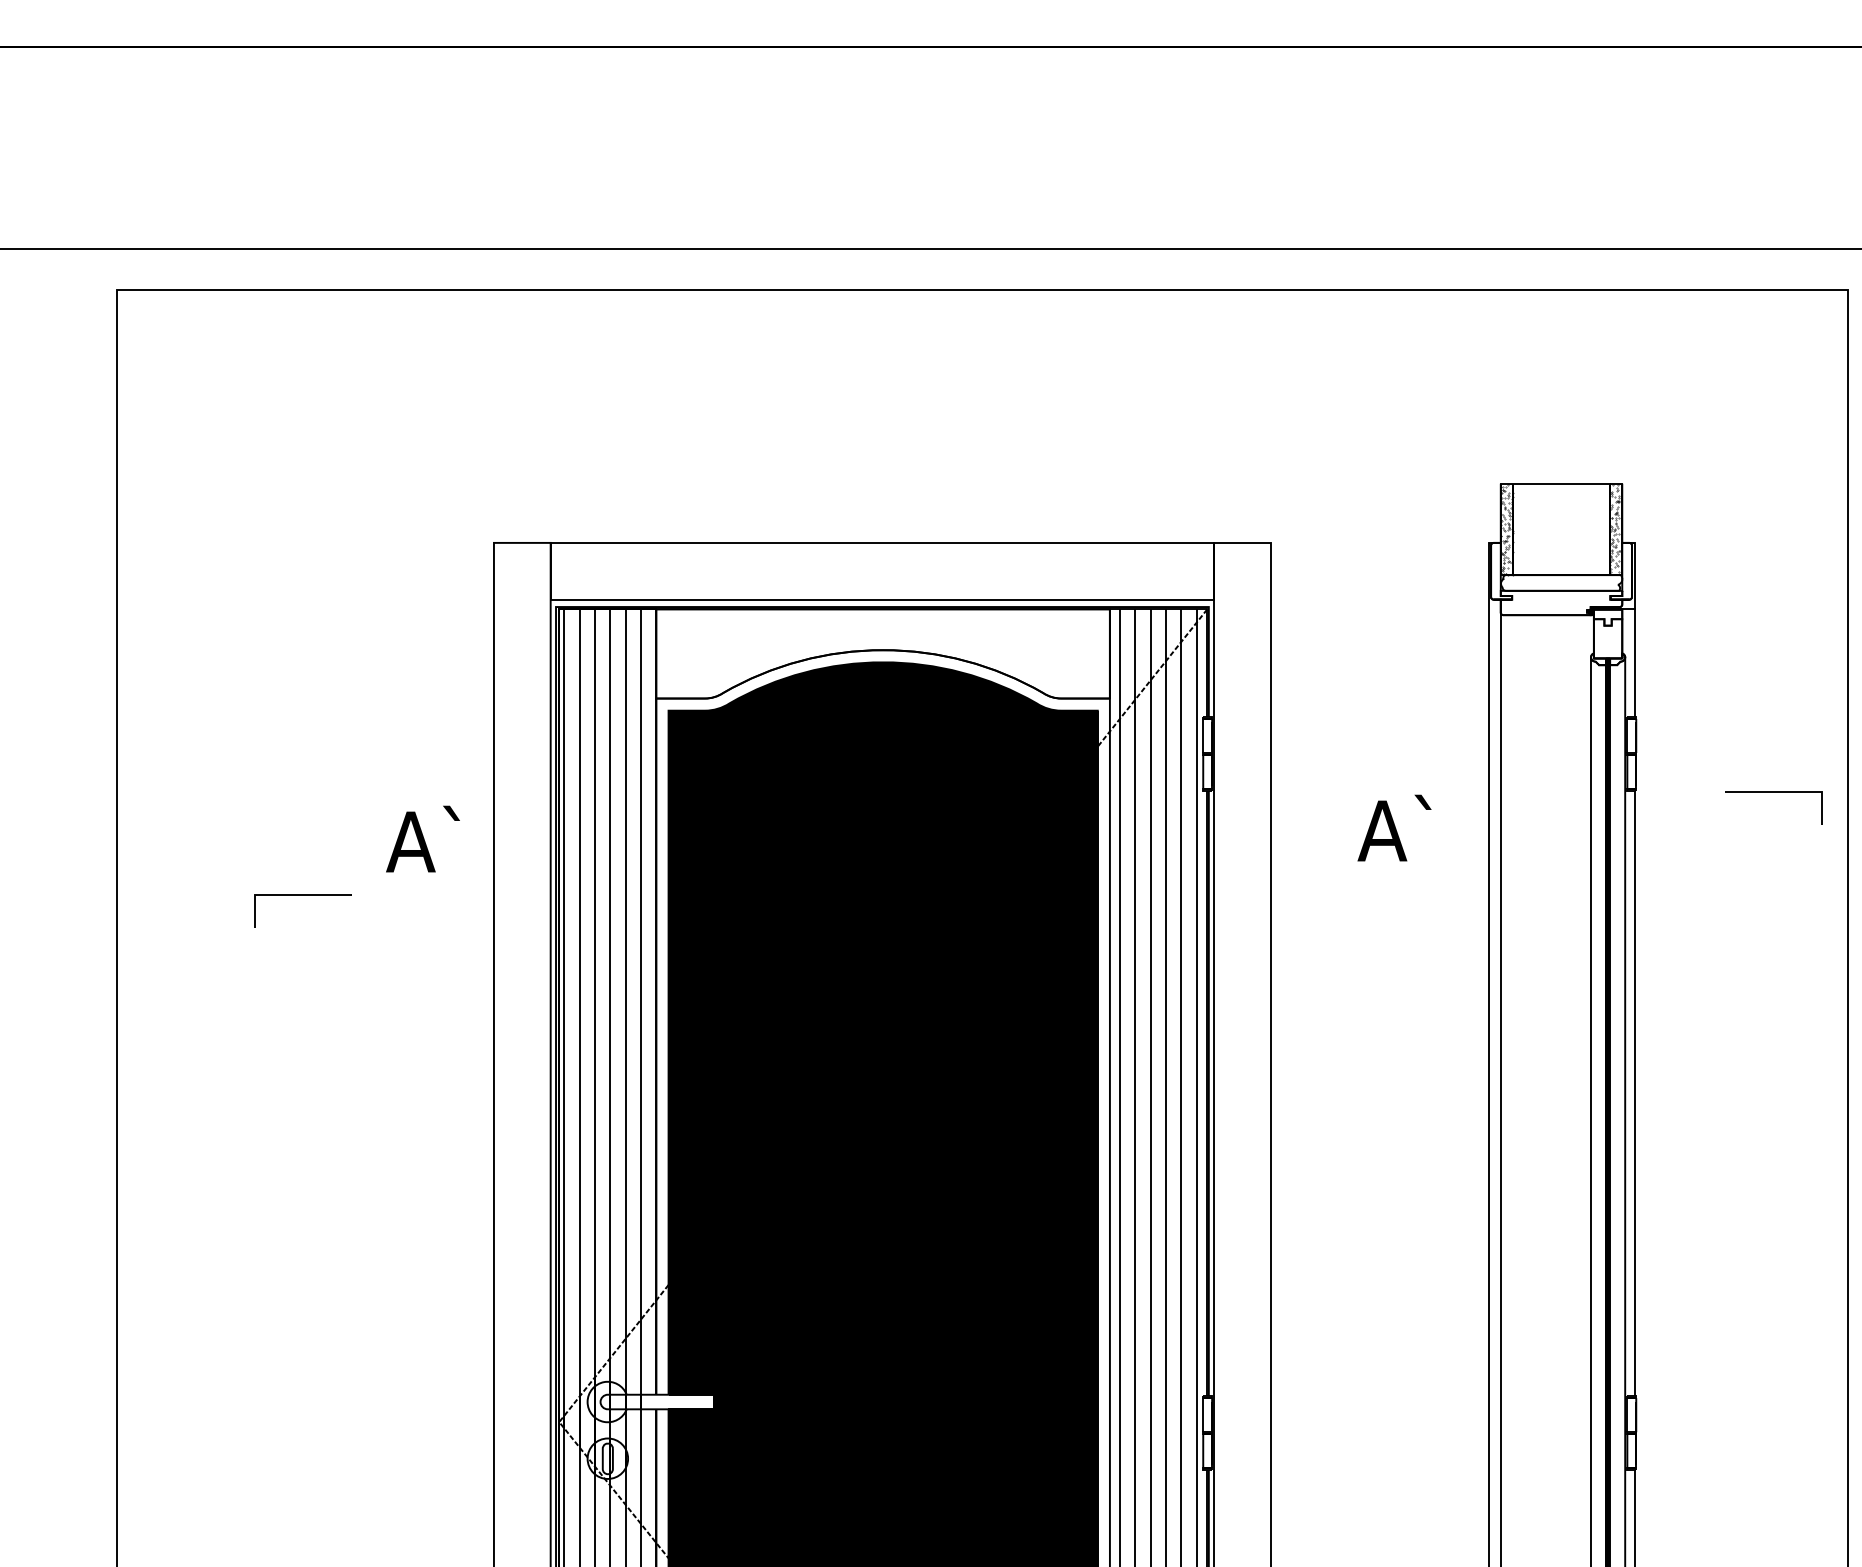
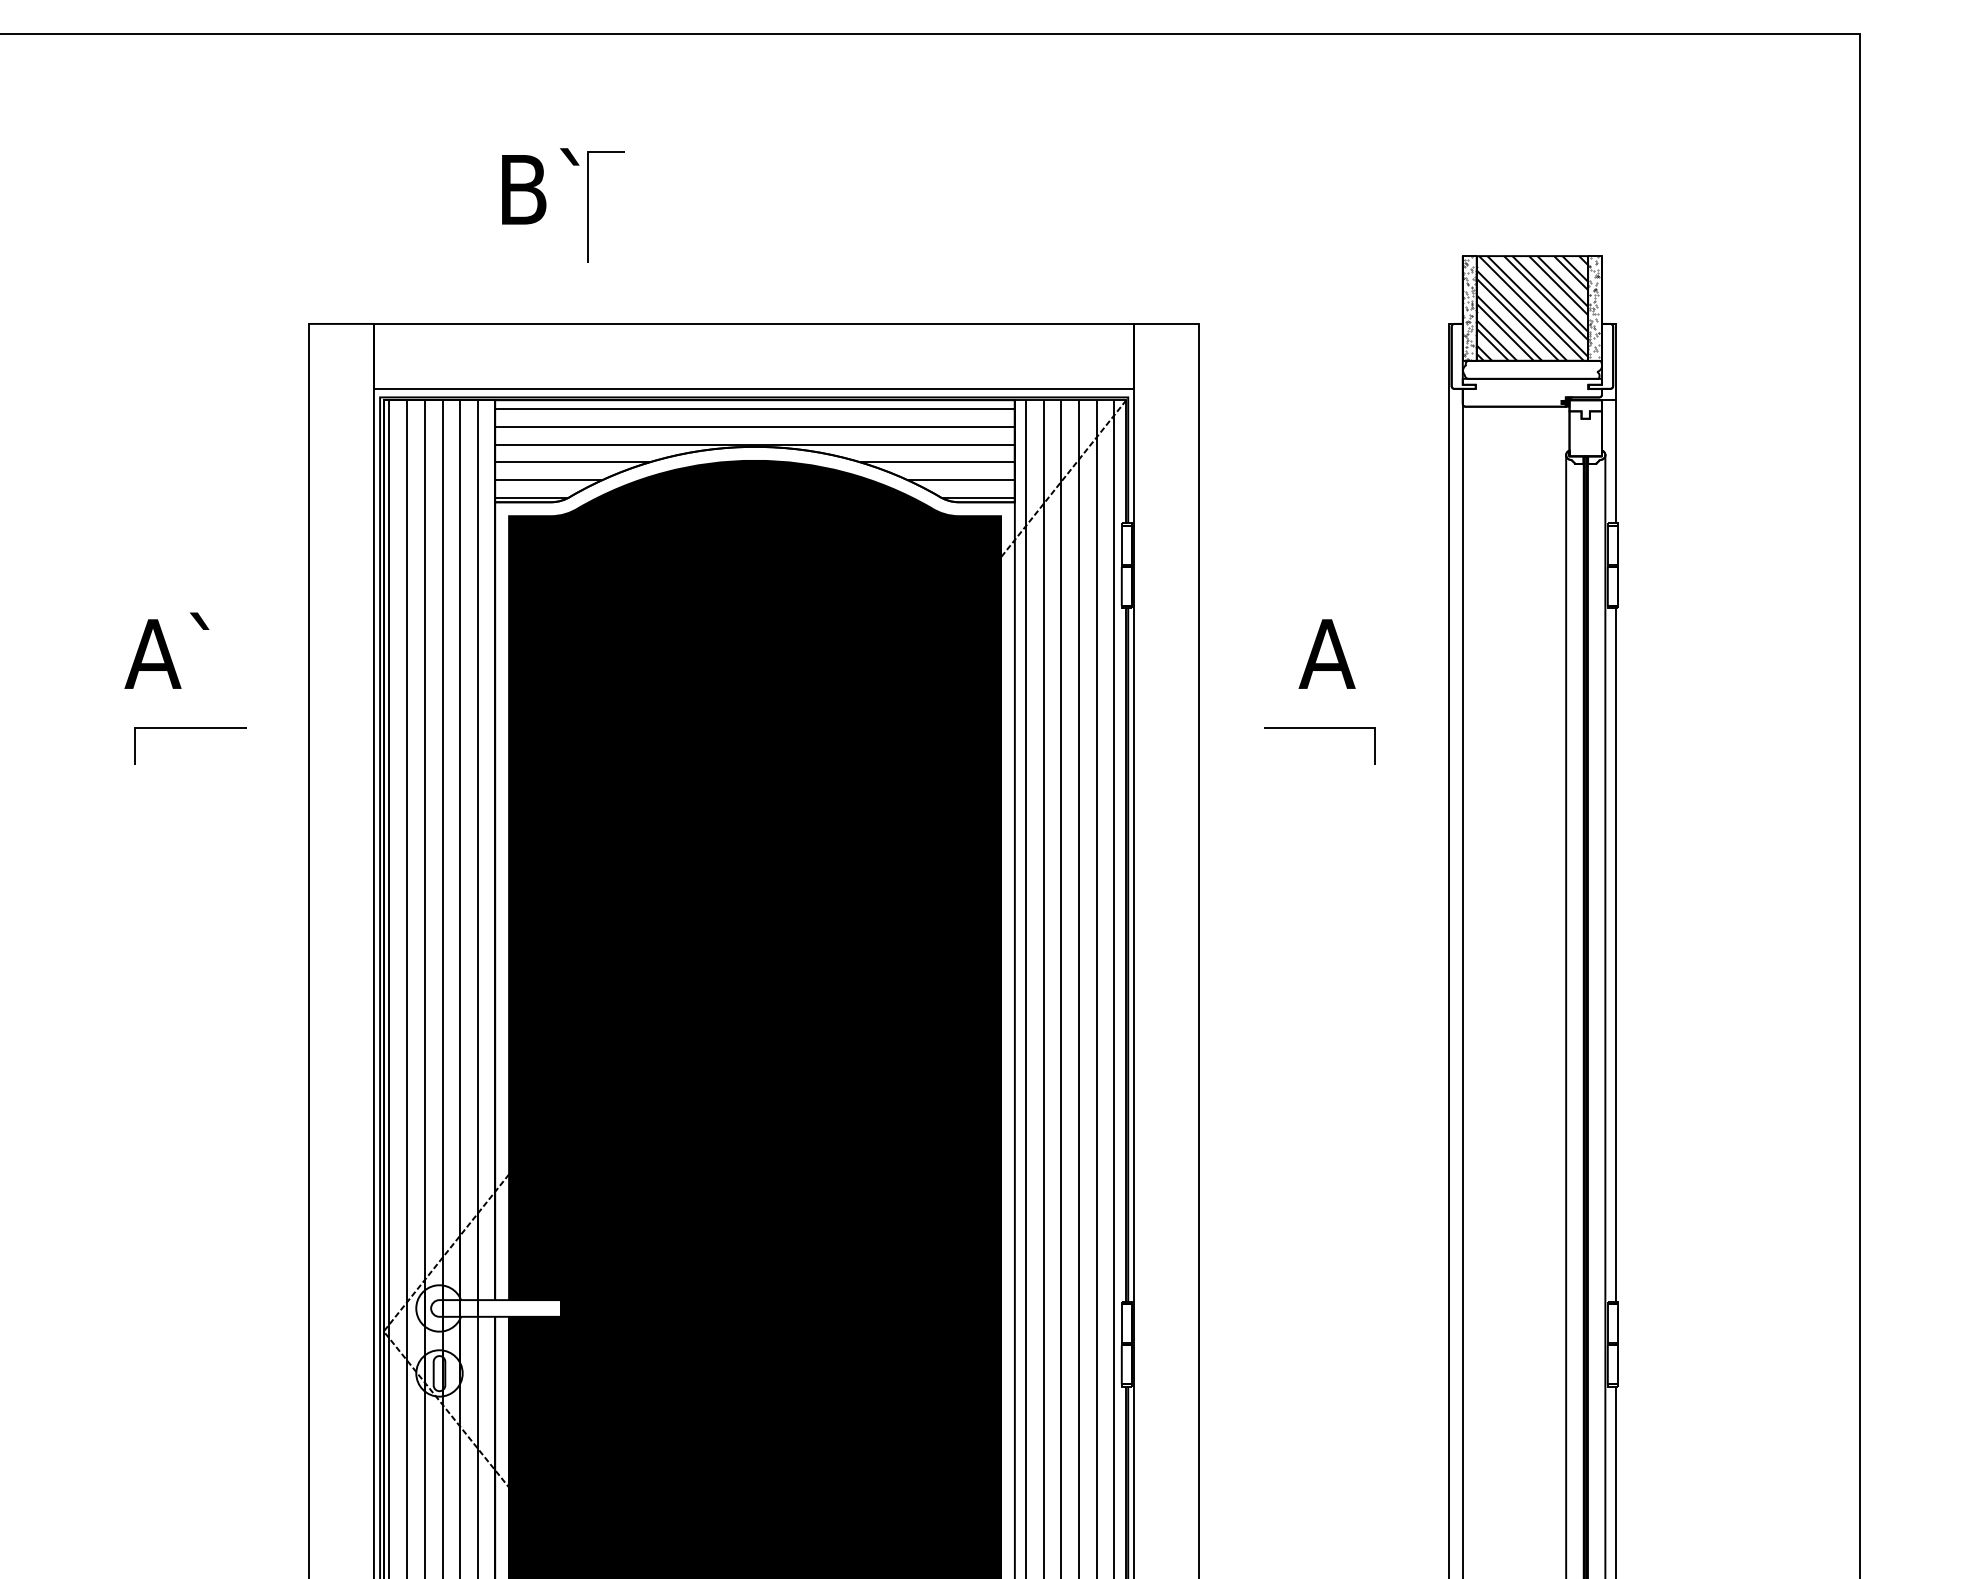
part: (701, 439) -> (546, 205), added
hatch: (1561, 529) -> (1532, 308), added
hatch: (882, 655) -> (754, 452), added
curve: (1773, 792) -> (1319, 727), moved
text: (1422, 801) -> (1373, 620), A` -> A
text: (422, 838) -> (166, 650), moved
curve: (302, 895) -> (189, 727), moved

